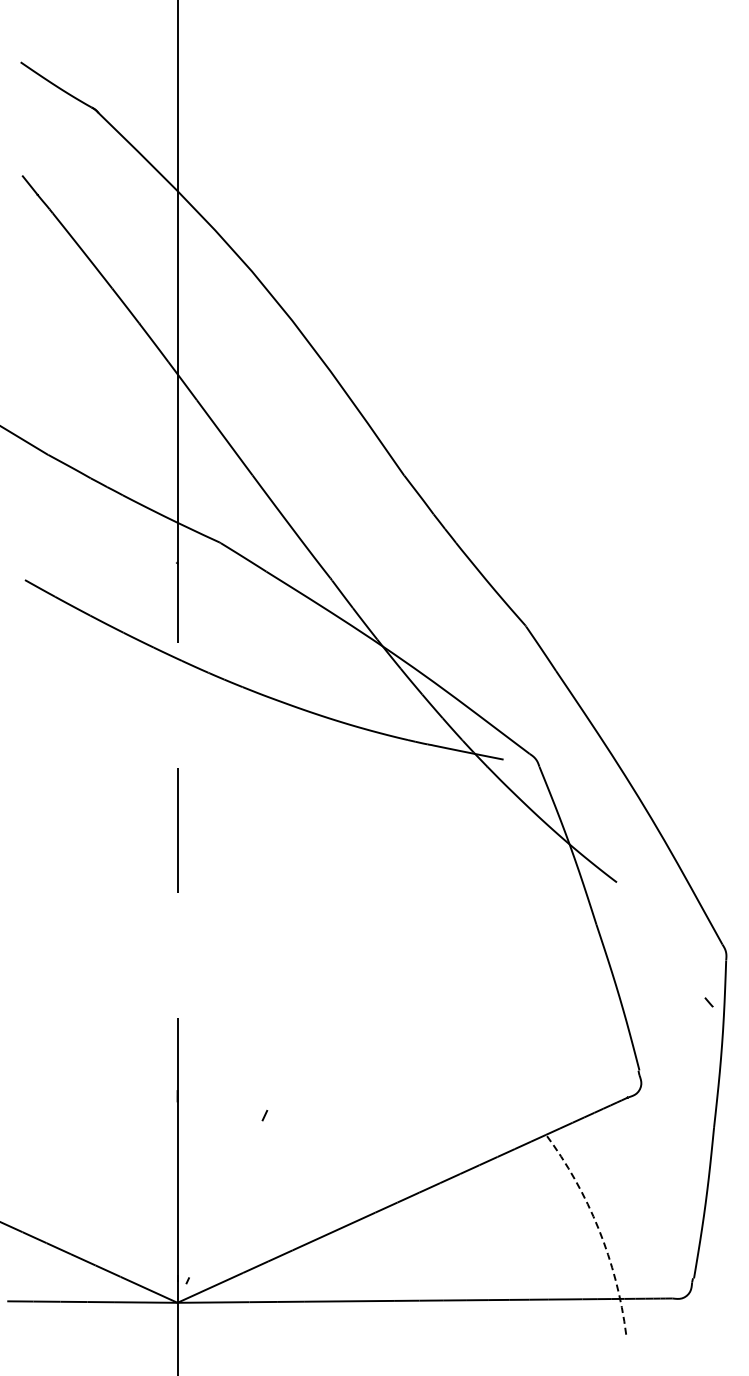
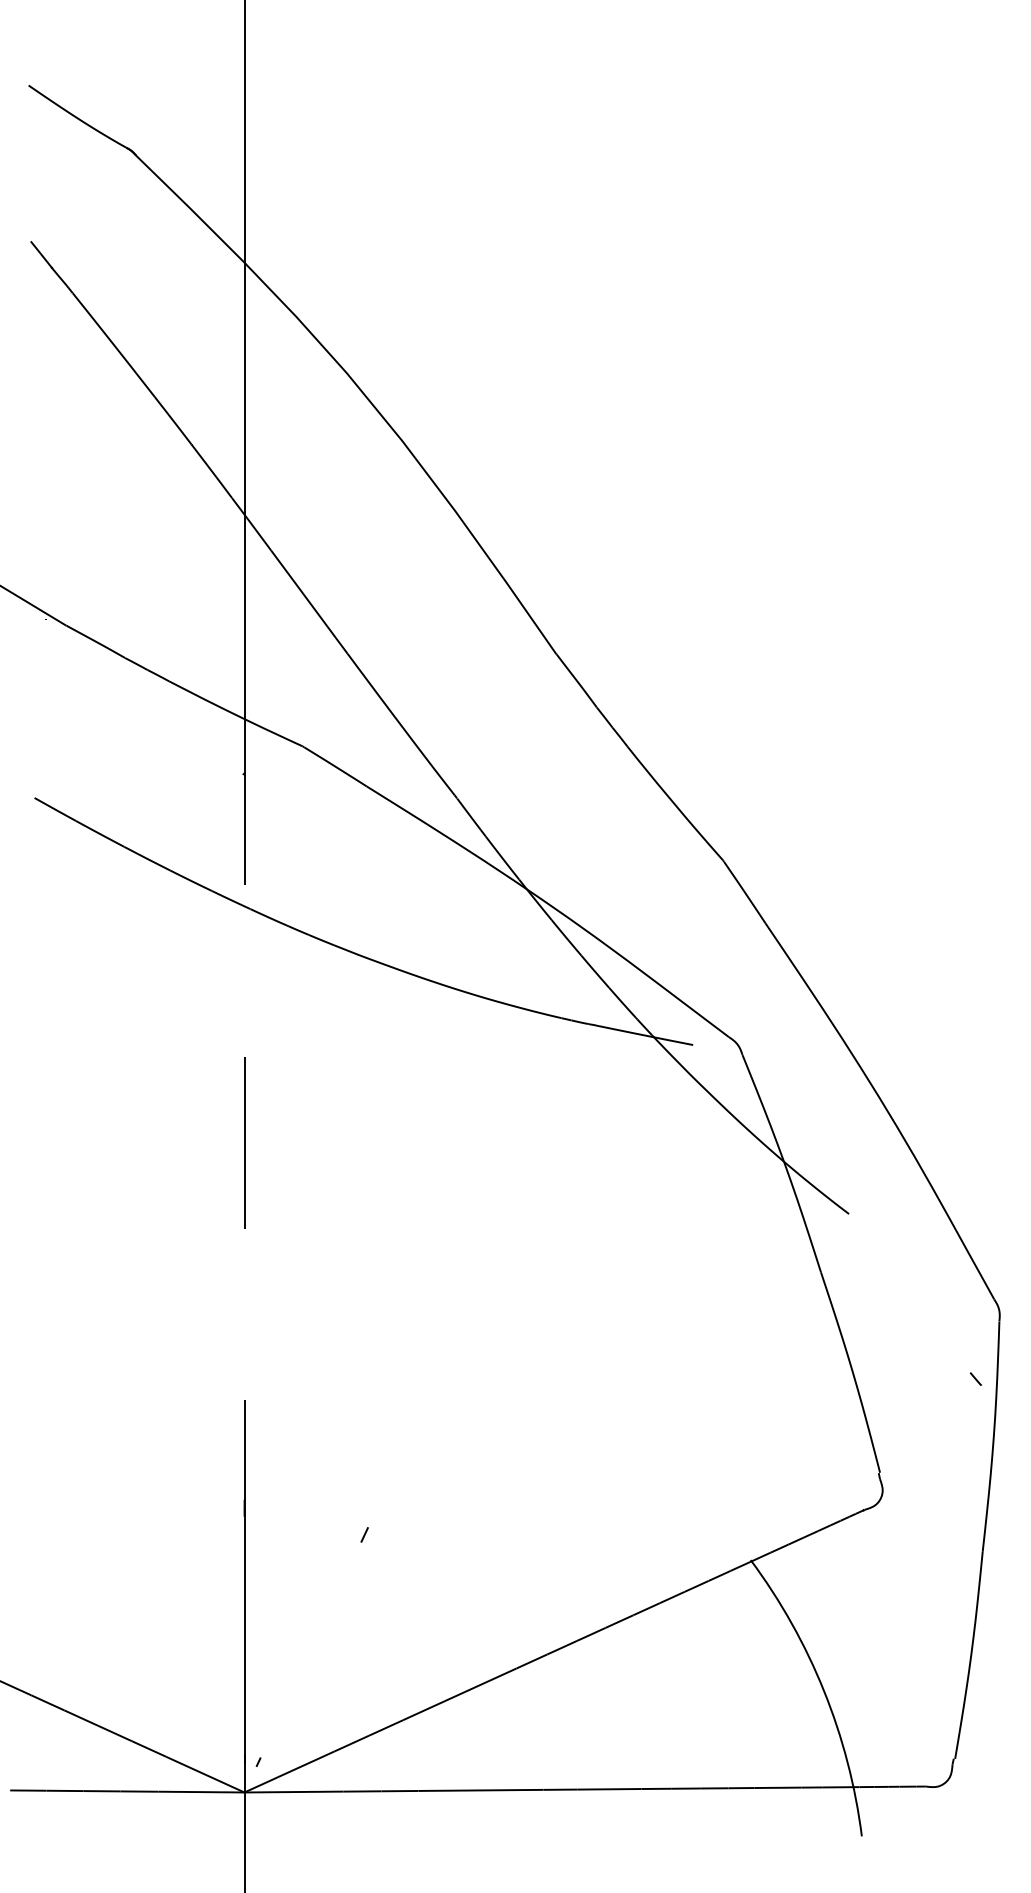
arc: (598, 1229) -> (823, 1691), dashed -> solid

